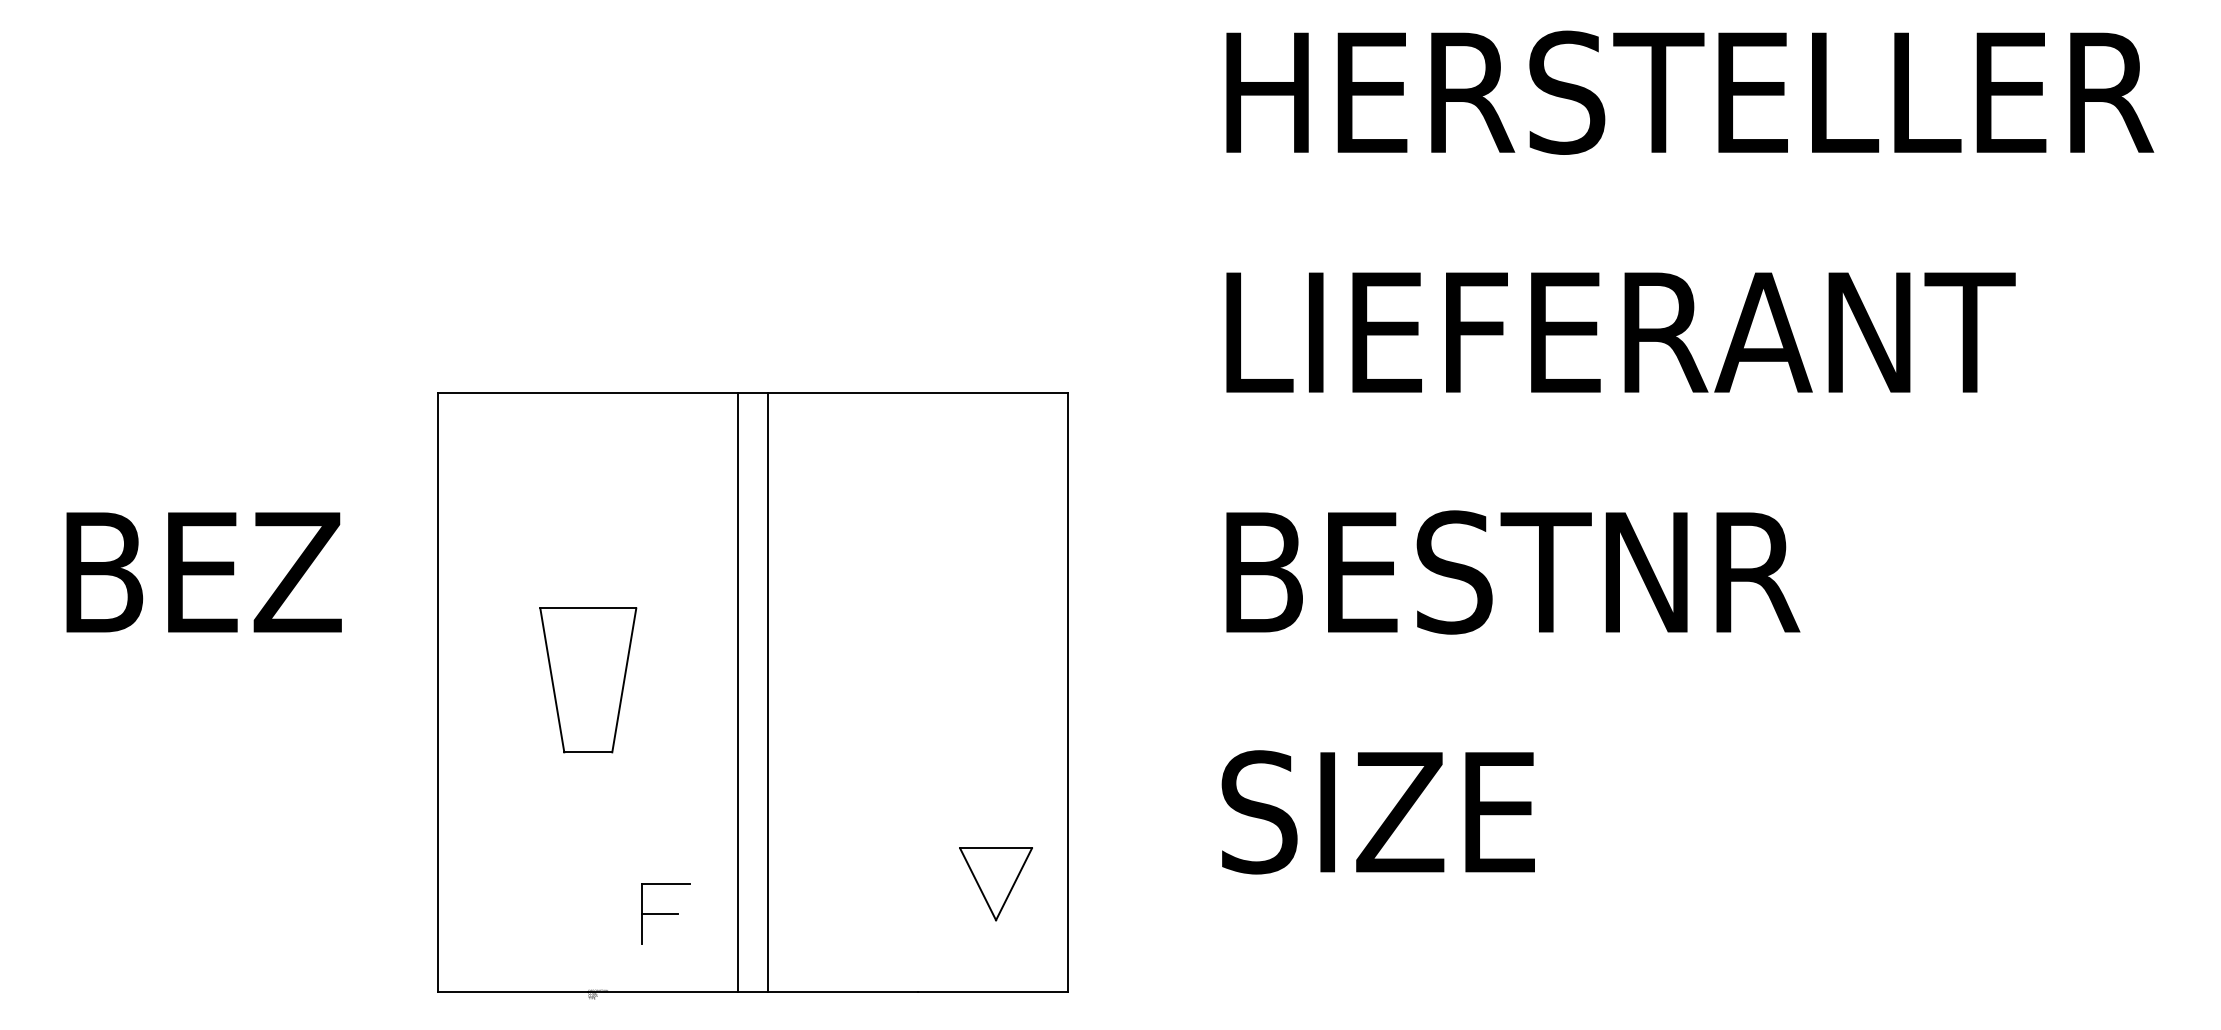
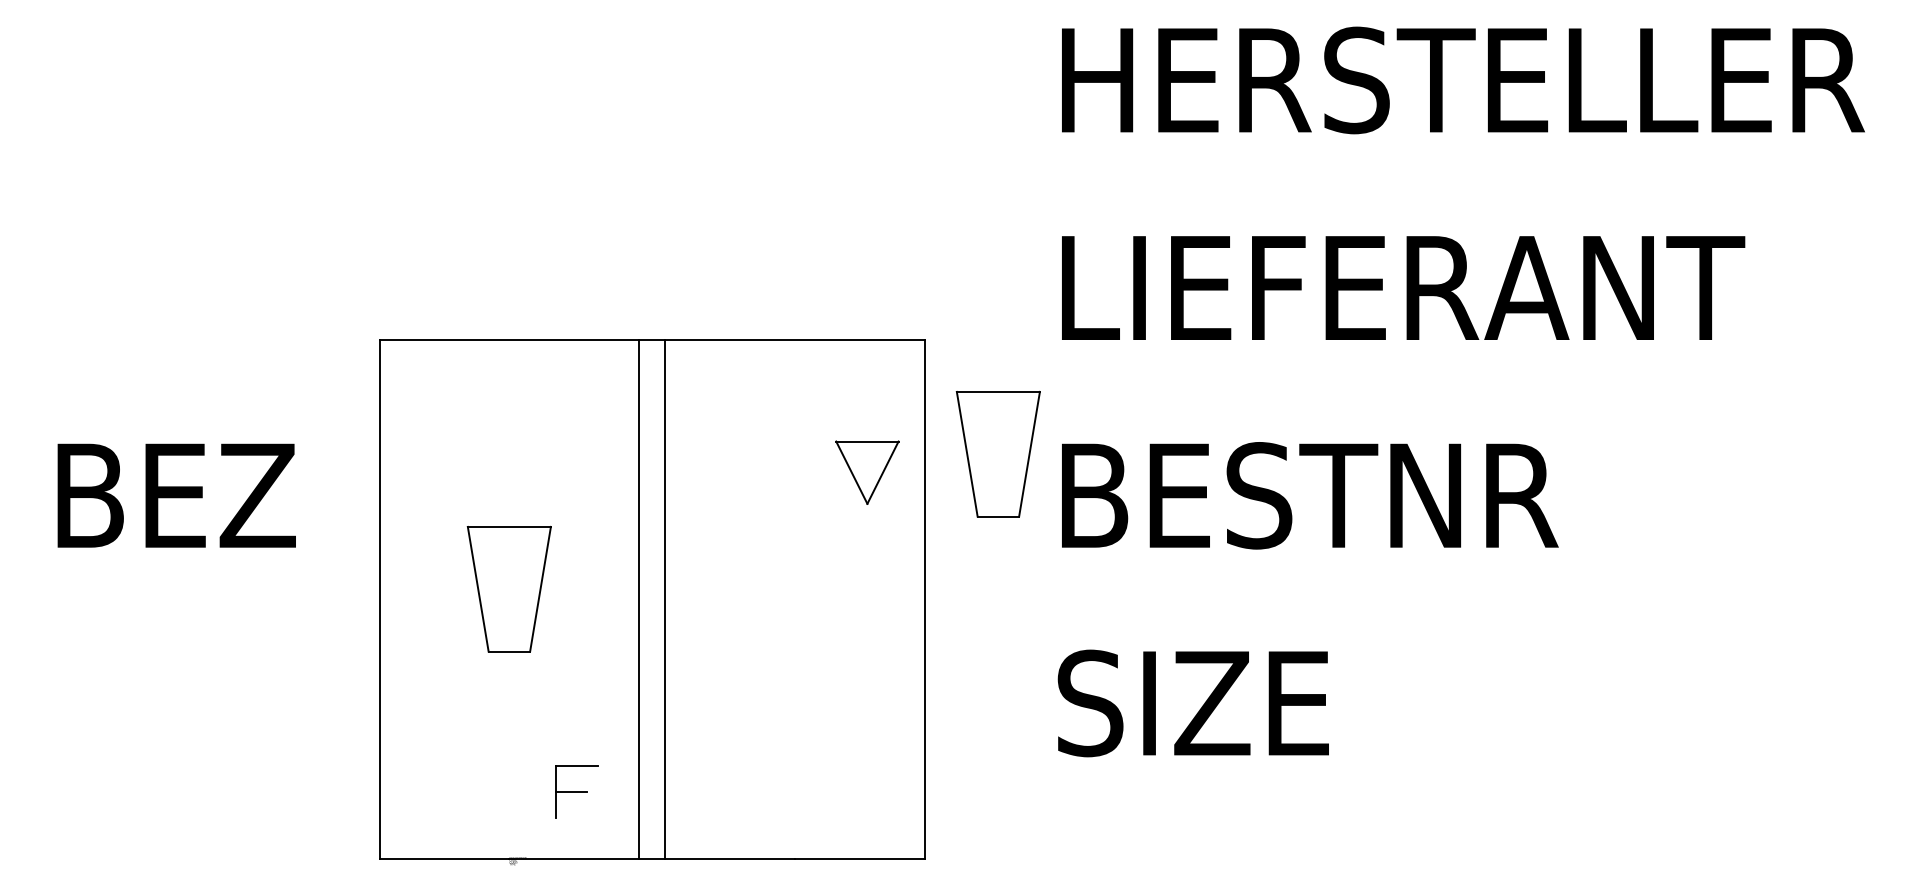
part: (1152, 524) -> (997, 454), added
part: (996, 884) -> (867, 472), moved

